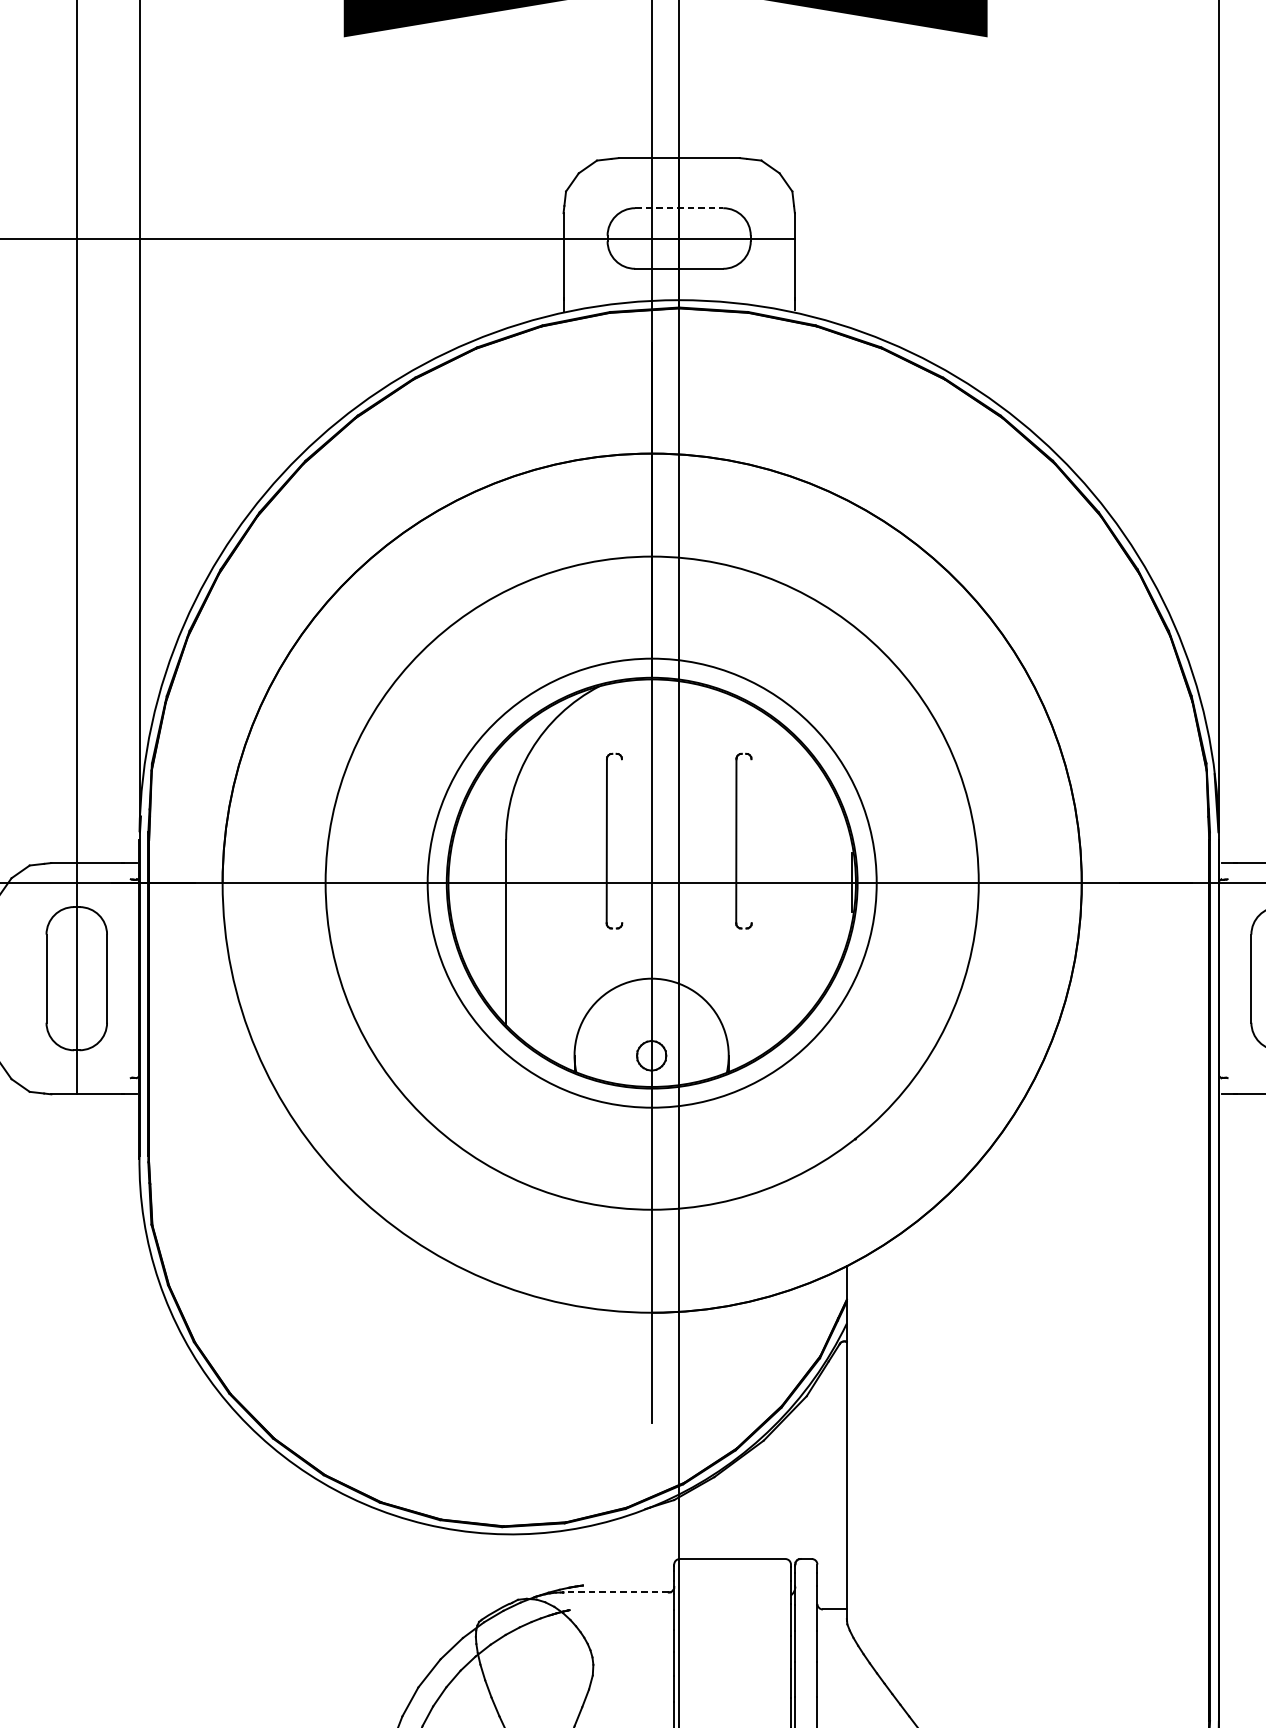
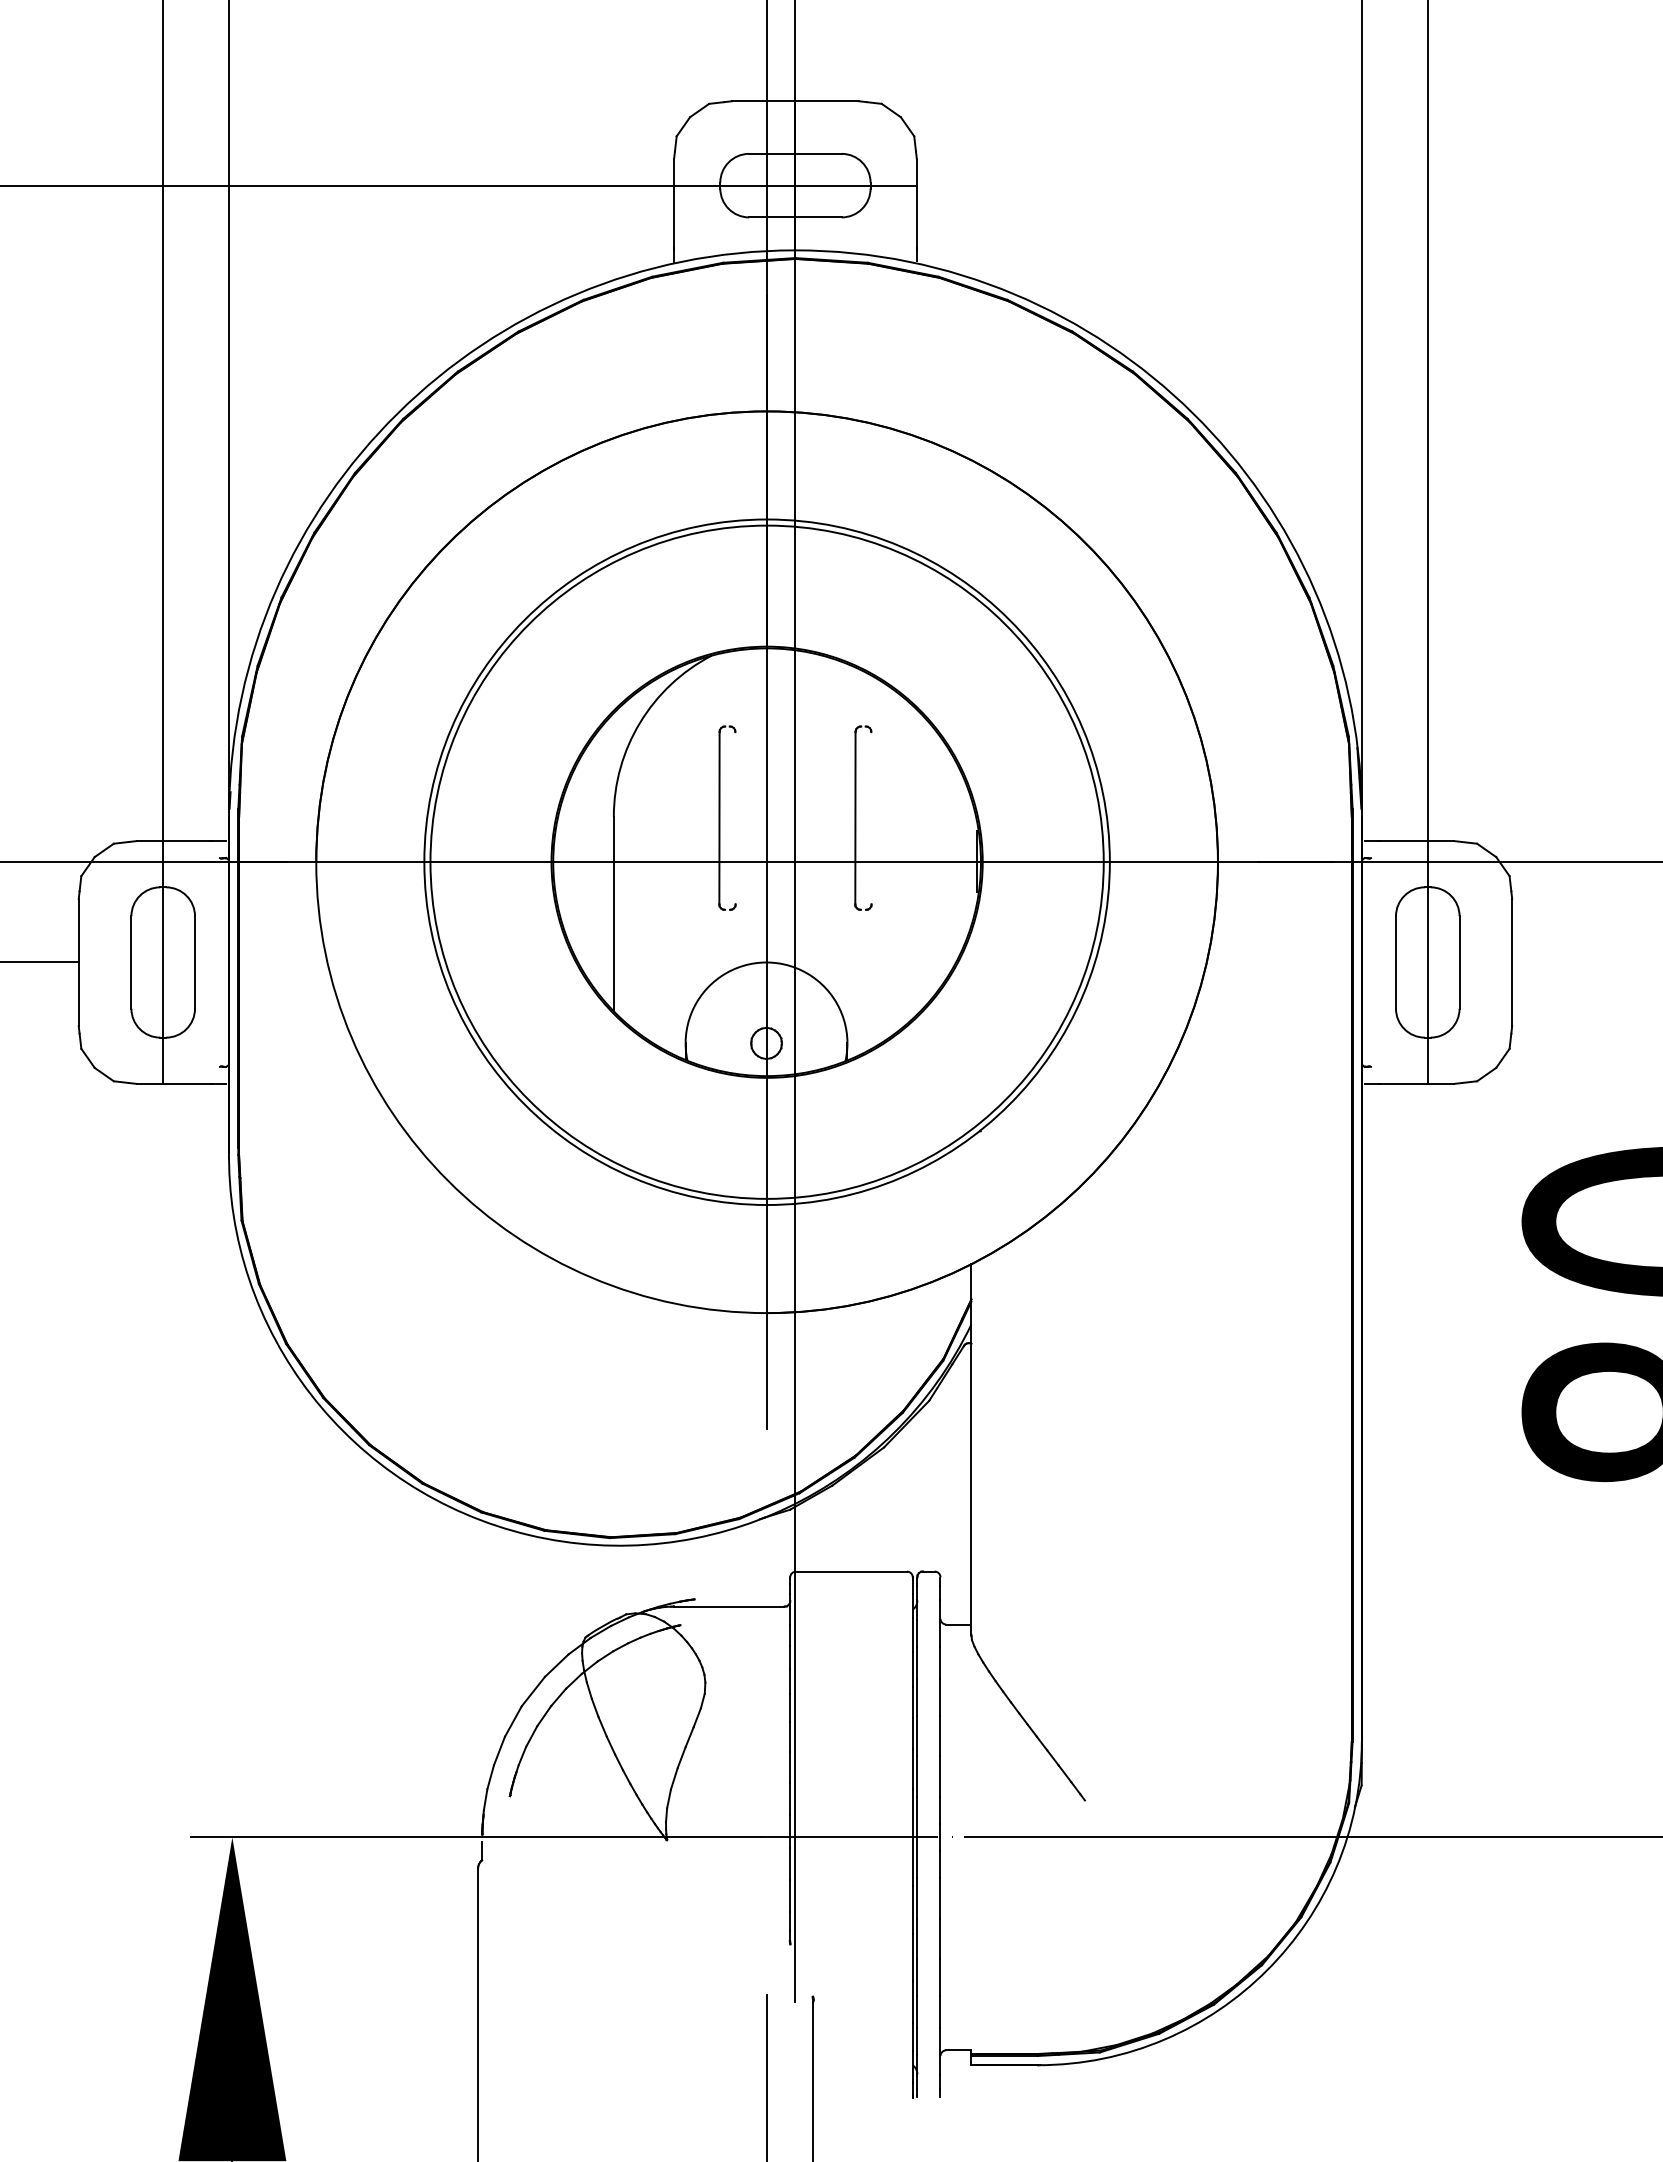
line: (679, 207) -> (795, 153), dashed -> solid
circle: (651, 882) -> (766, 861), size x1.43
line: (615, 1592) -> (728, 1606), dashed -> solid

